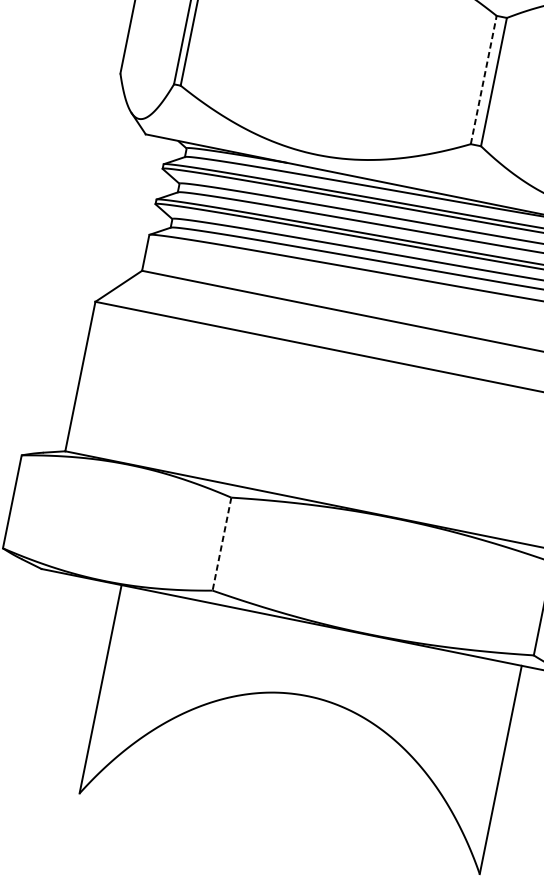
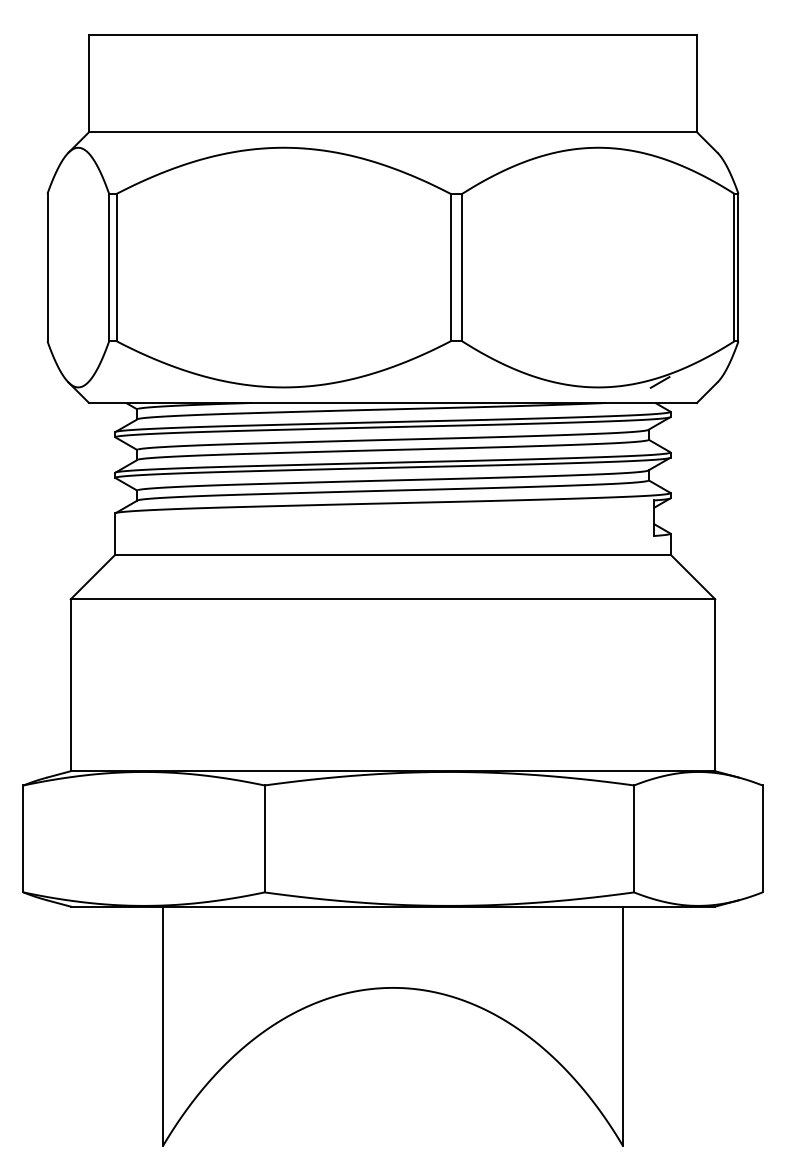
line: (483, 79) -> (450, 267), dashed -> solid
line: (221, 544) -> (264, 839), dashed -> solid

